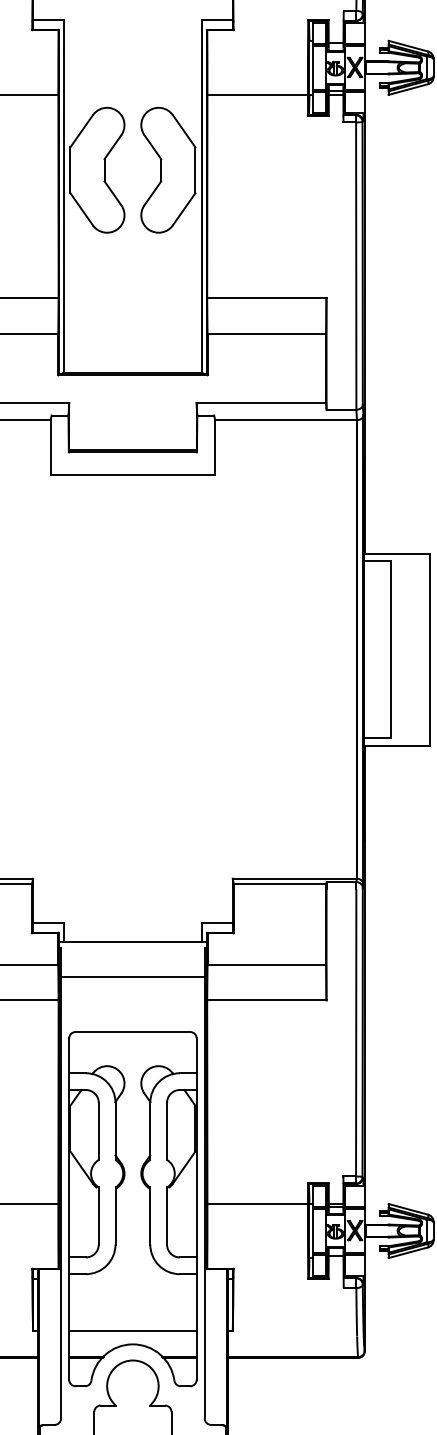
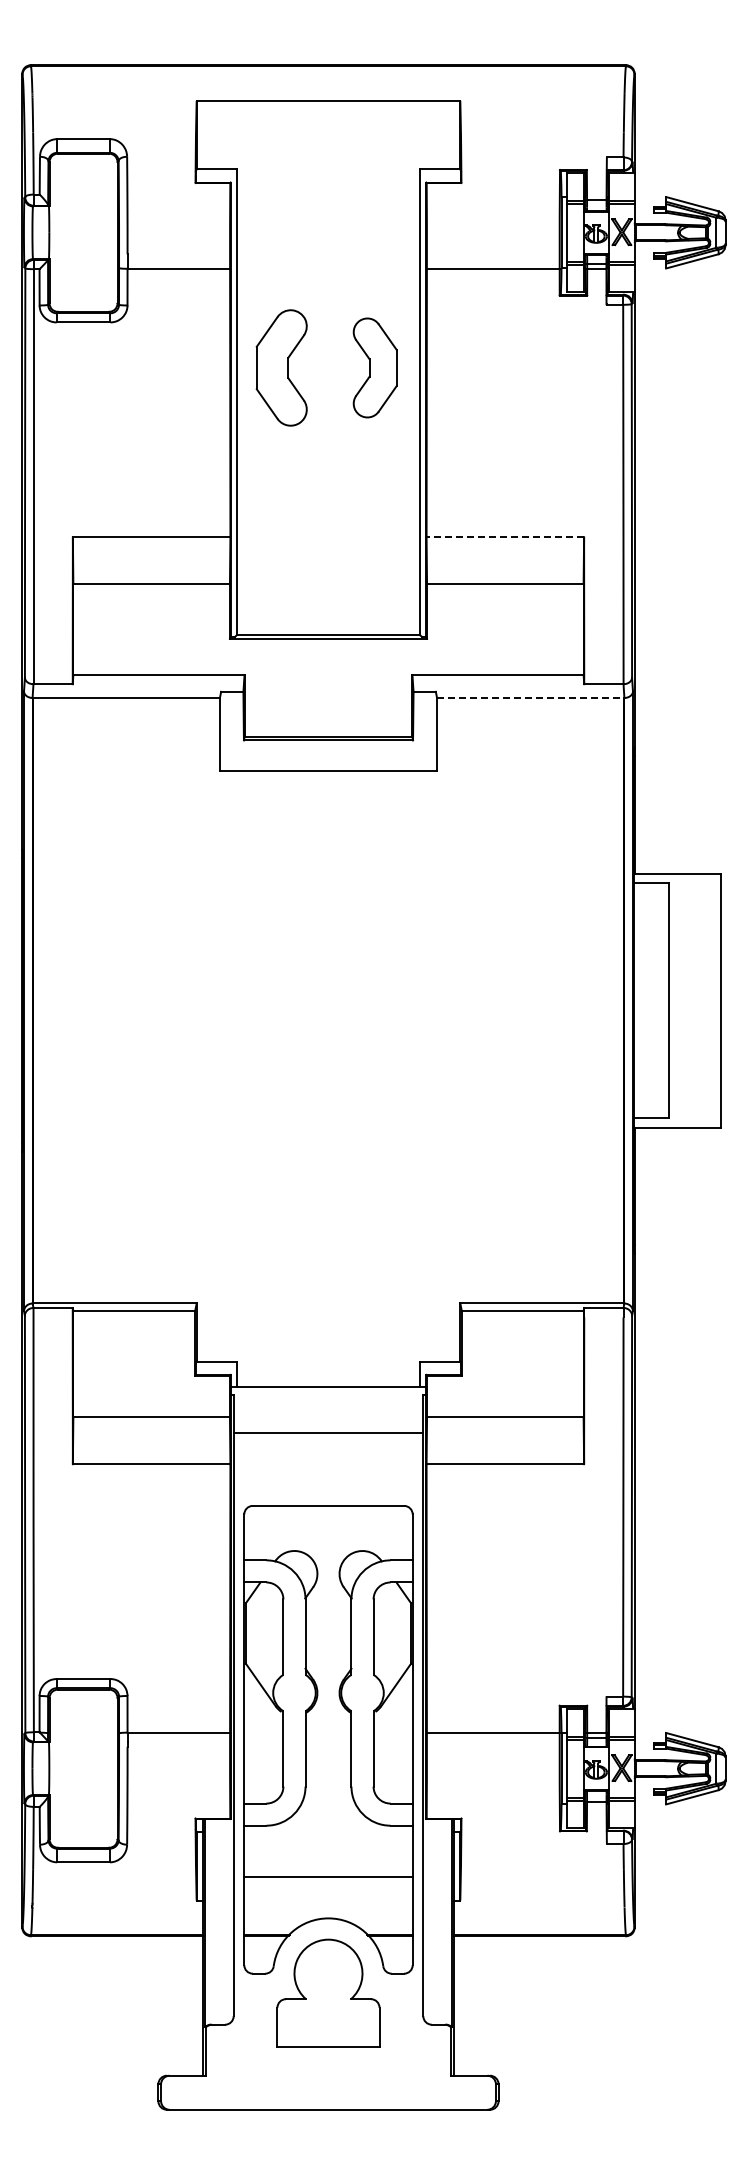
part: (97, 169) -> (281, 367), size x0.7
part: (167, 169) -> (374, 367), size x0.6
line: (266, 298) -> (505, 537), solid -> dashed
line: (285, 419) -> (530, 697), solid -> dashed
line: (132, 1330) -> (328, 1876), moved

